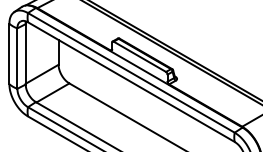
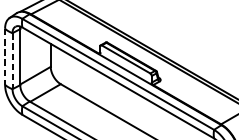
line: (9, 54) -> (5, 57), solid -> dashed
line: (17, 59) -> (12, 61), solid -> dashed

